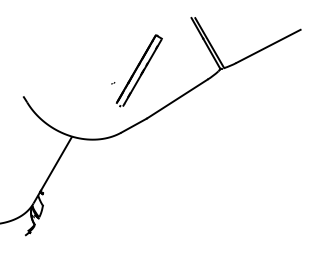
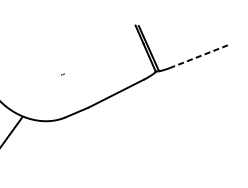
line: (268, 46) -> (198, 56), solid -> dashed
part: (138, 70) -> (85, 65), removed

